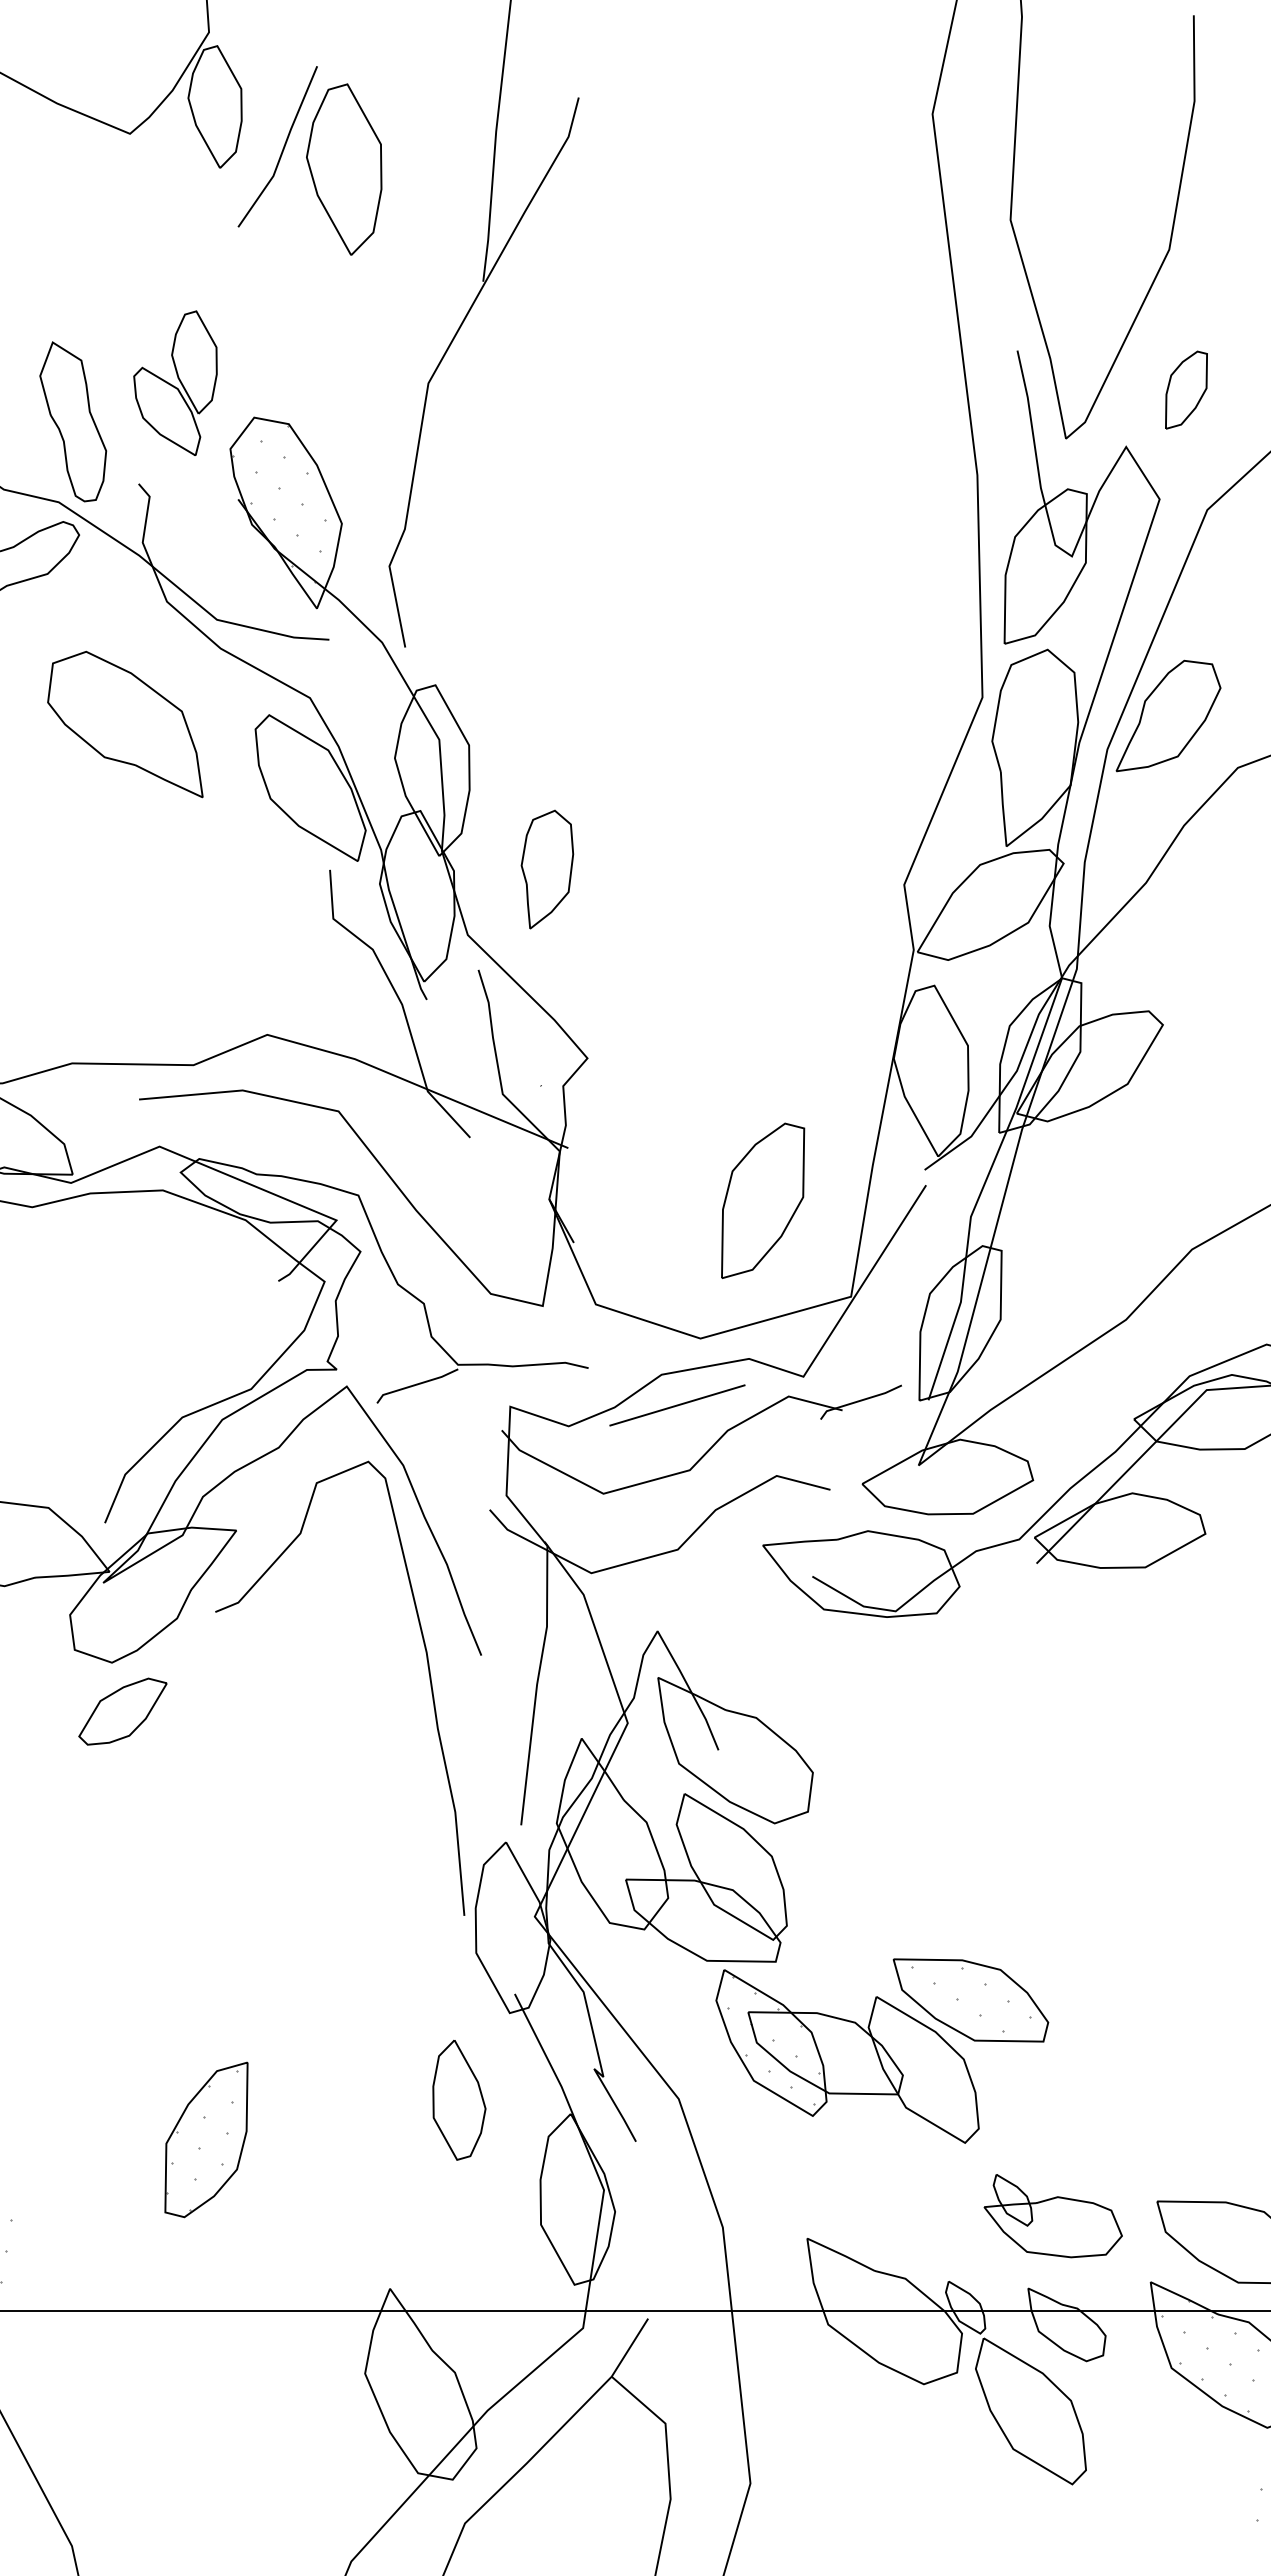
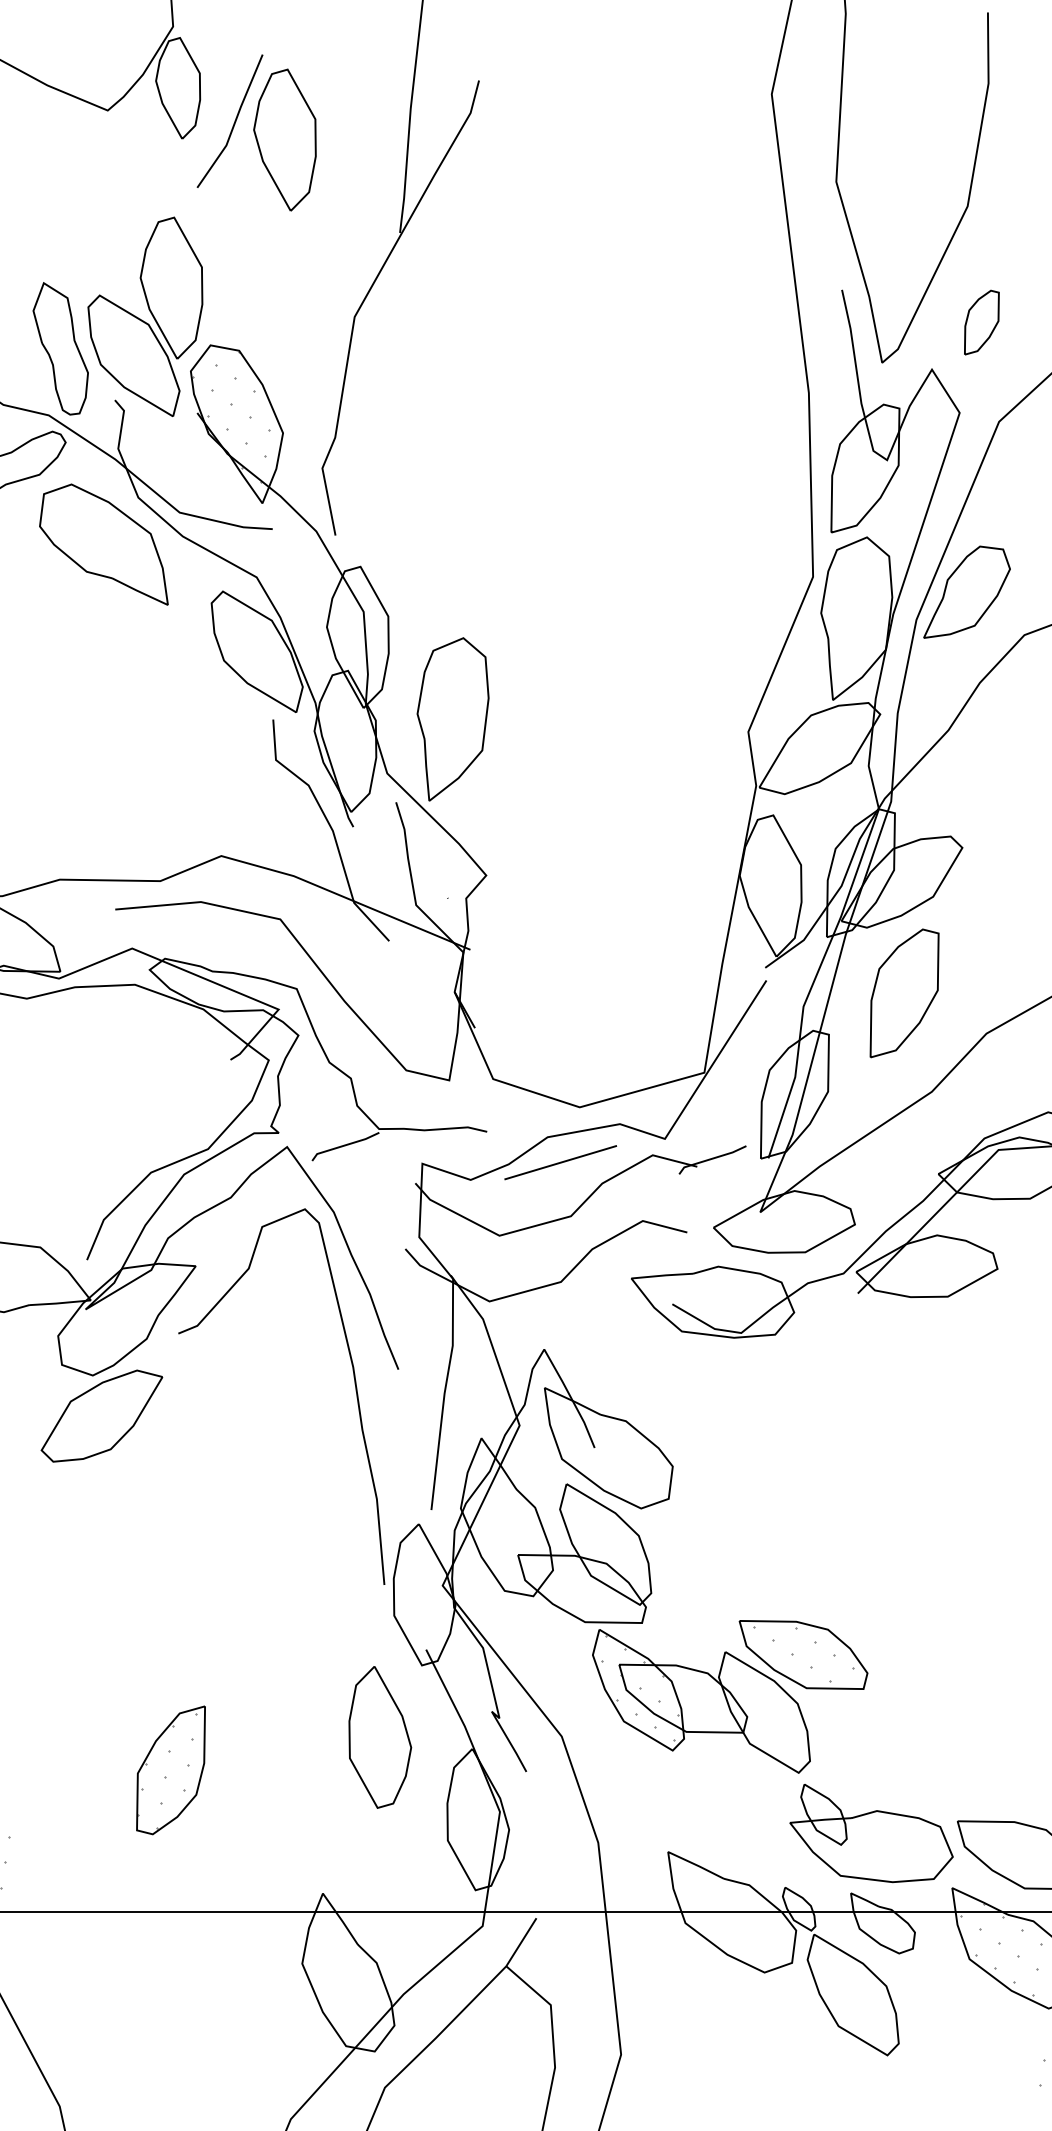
part: (175, 383) -> (145, 317), size x1.67
part: (125, 724) -> (104, 544), moved
part: (547, 869) -> (453, 719), size x1.67
part: (763, 1200) -> (904, 993), moved
part: (122, 1711) -> (101, 1415), size x1.67
part: (459, 2100) -> (380, 1737), size x1.43
part: (1053, 2215) -> (871, 1832), size x1.43

